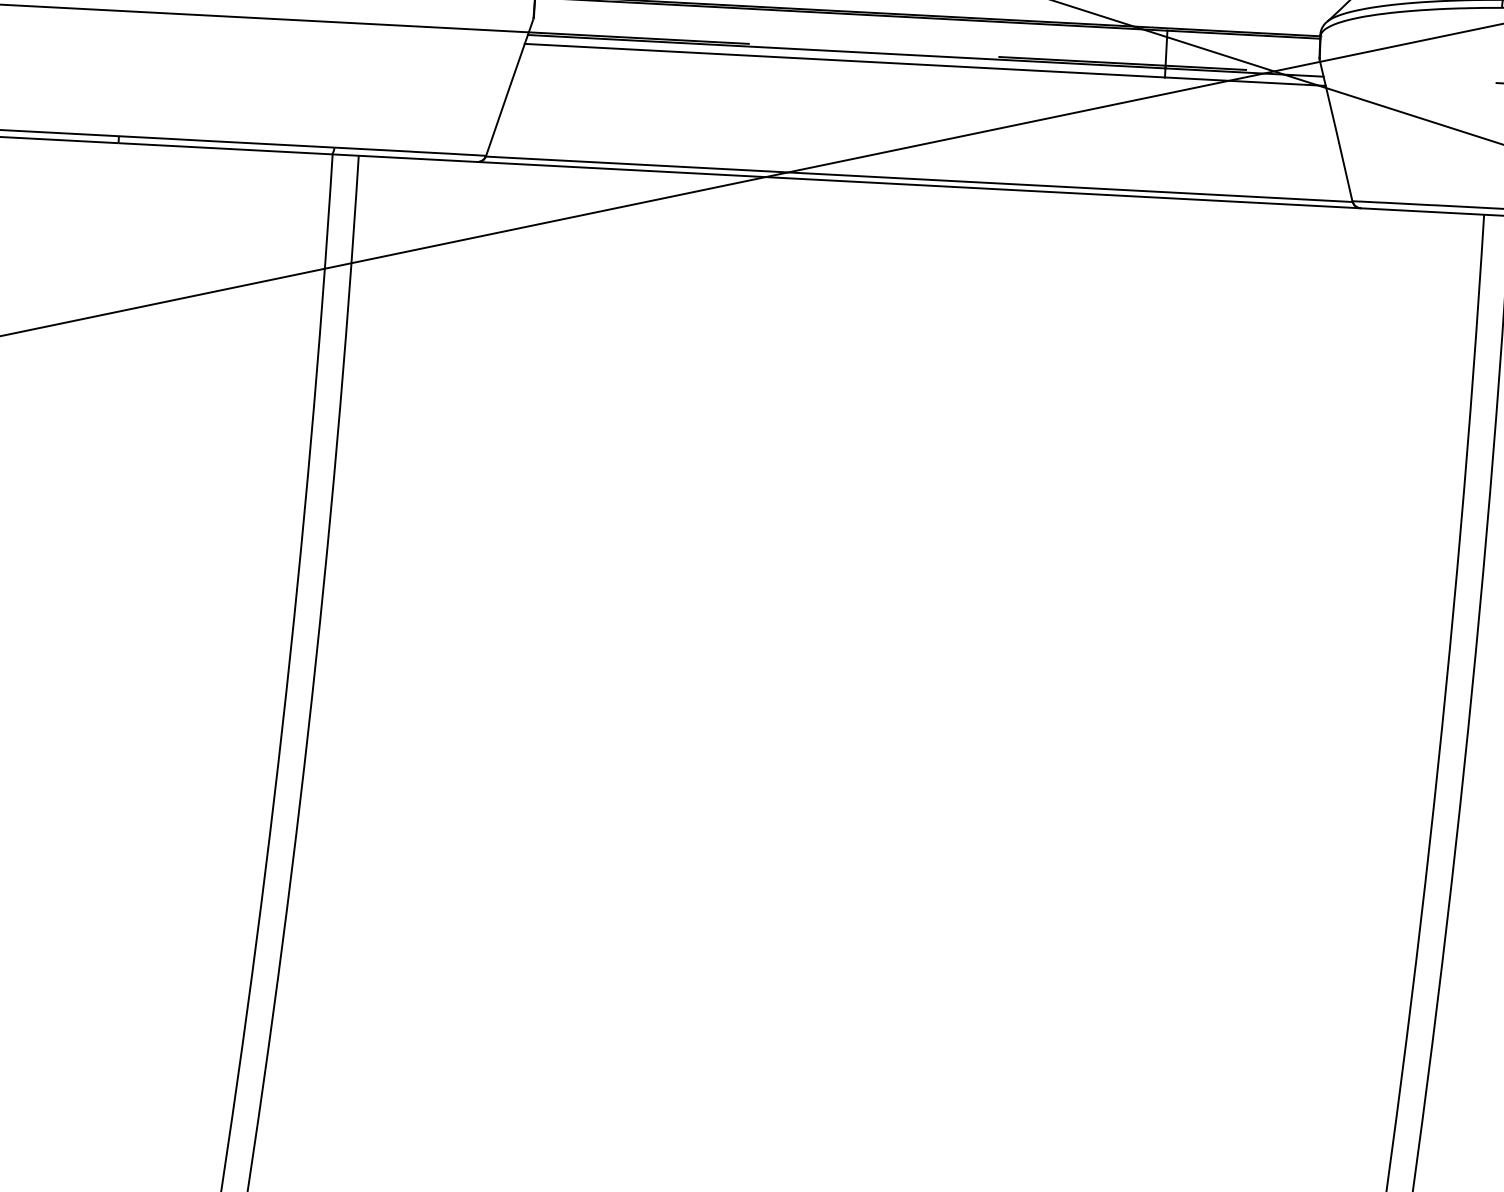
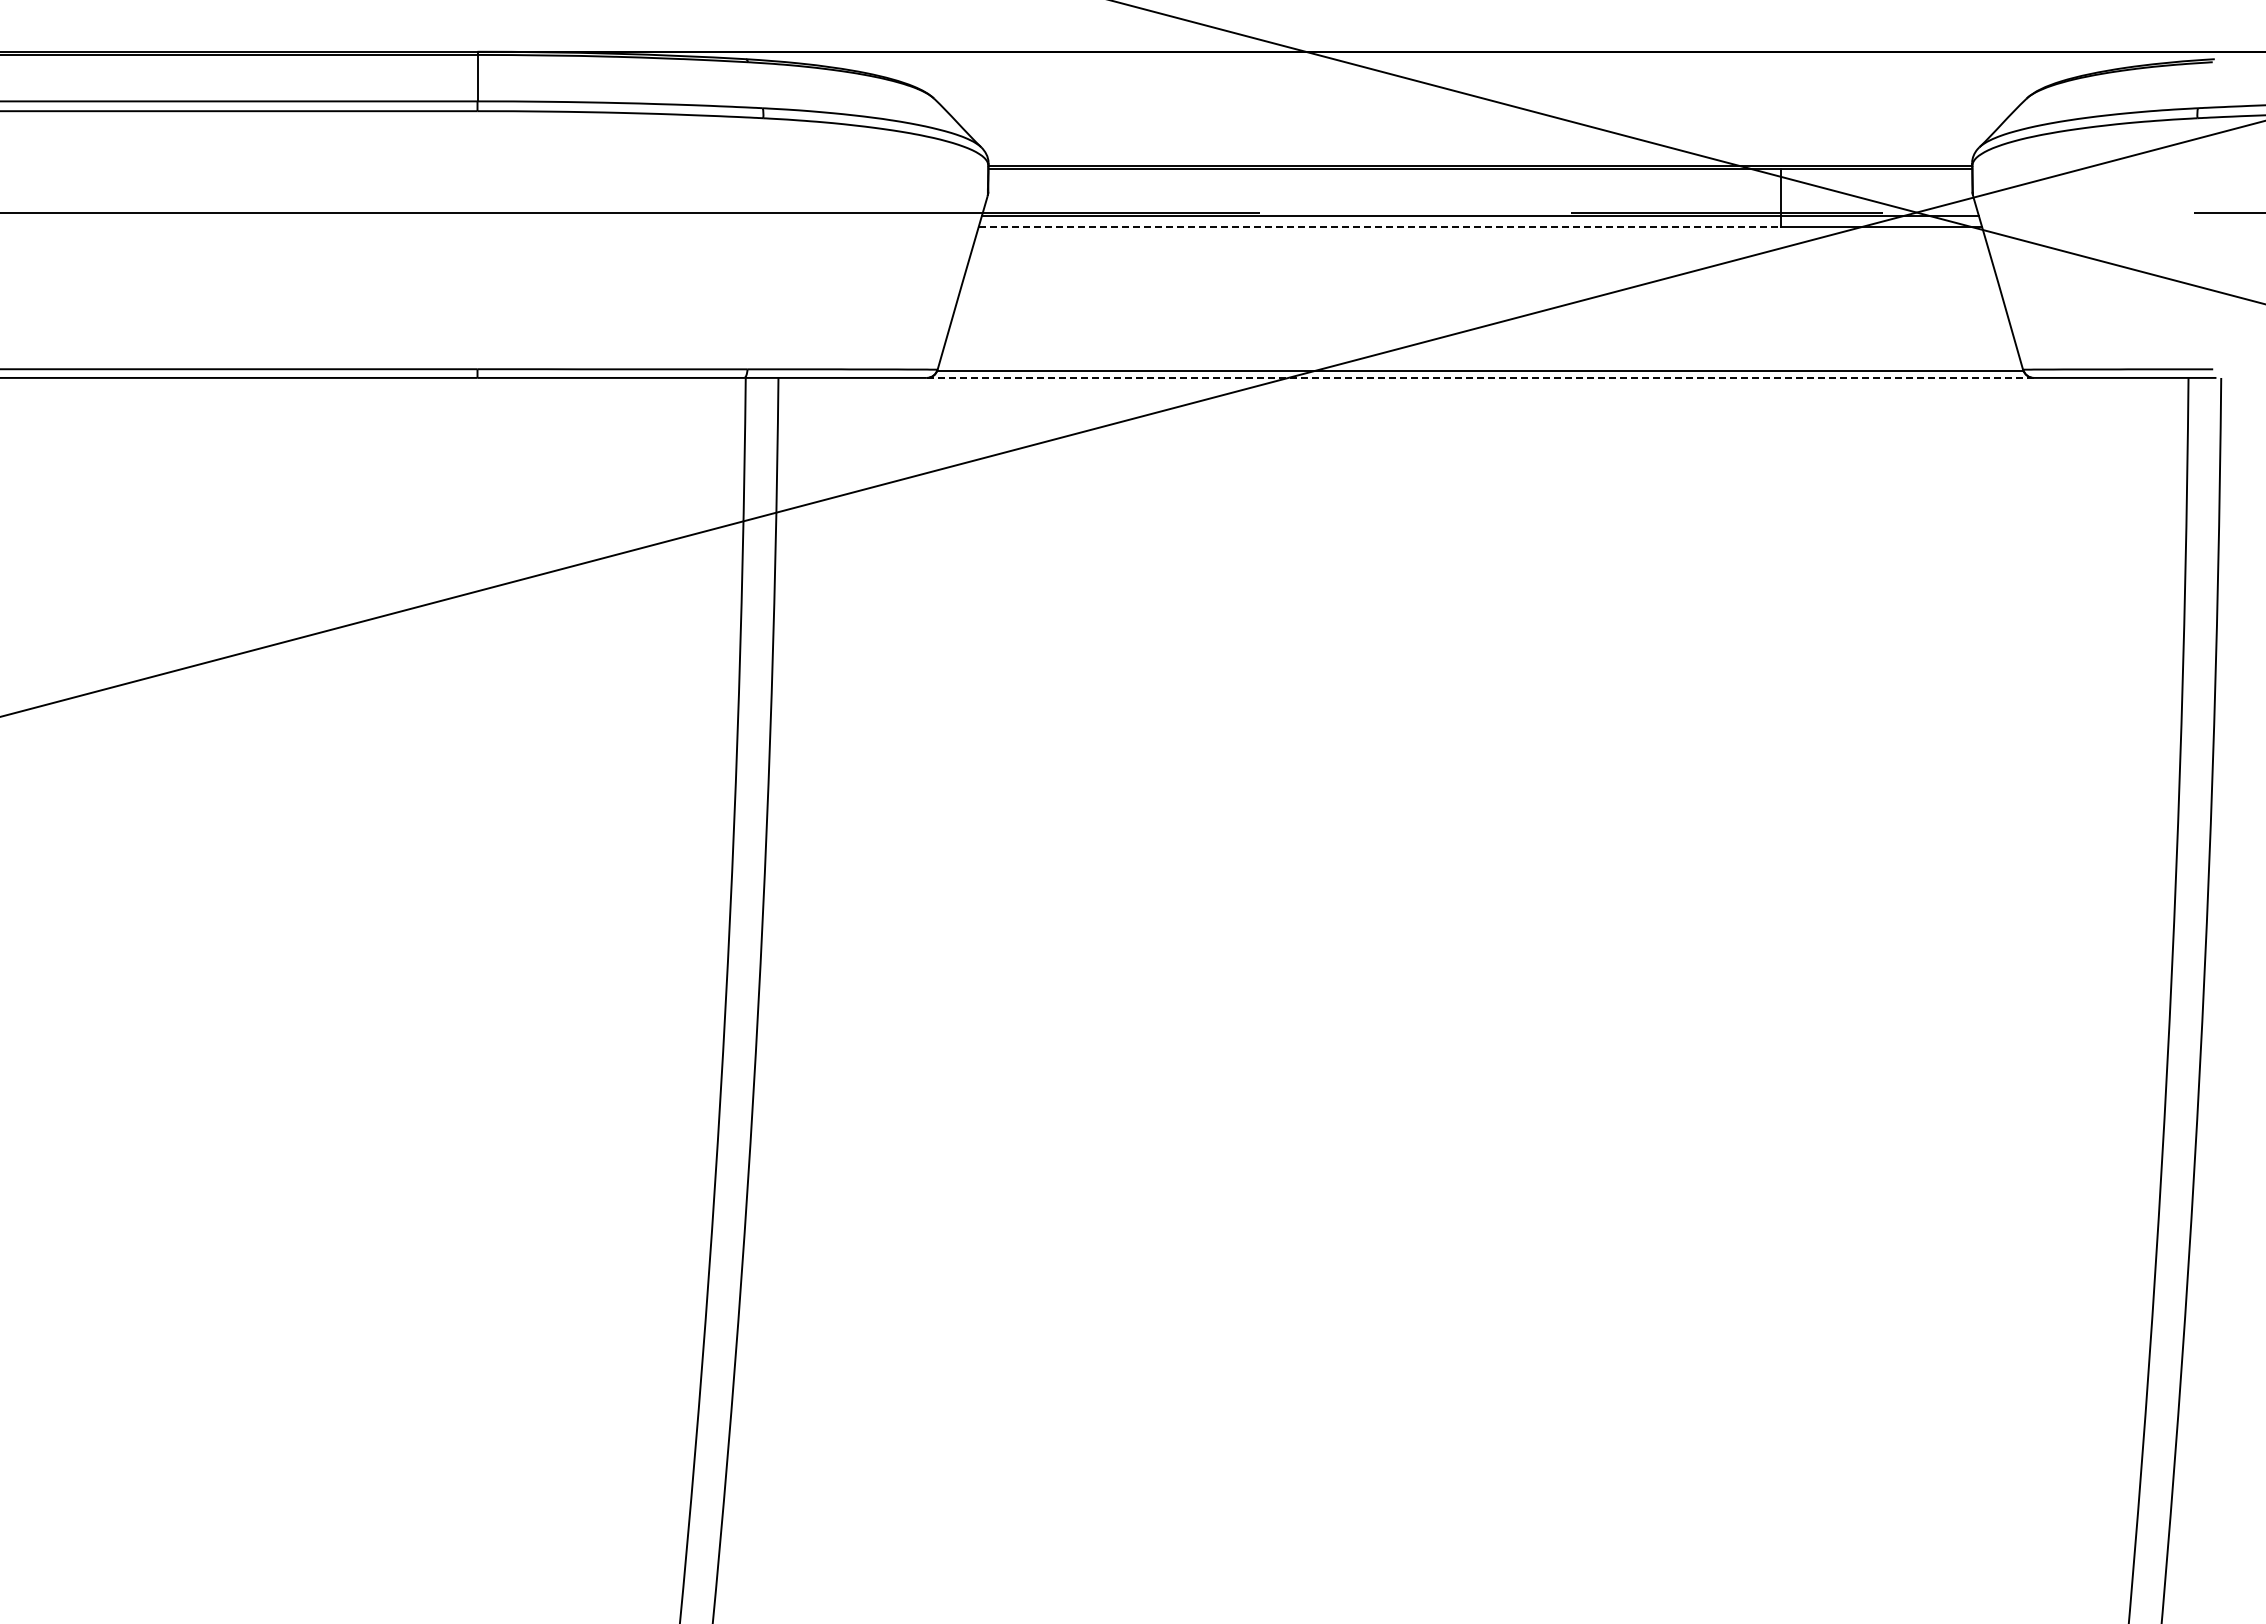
line: (845, 60) -> (1380, 227), solid -> dashed
line: (919, 184) -> (1480, 377), solid -> dashed

